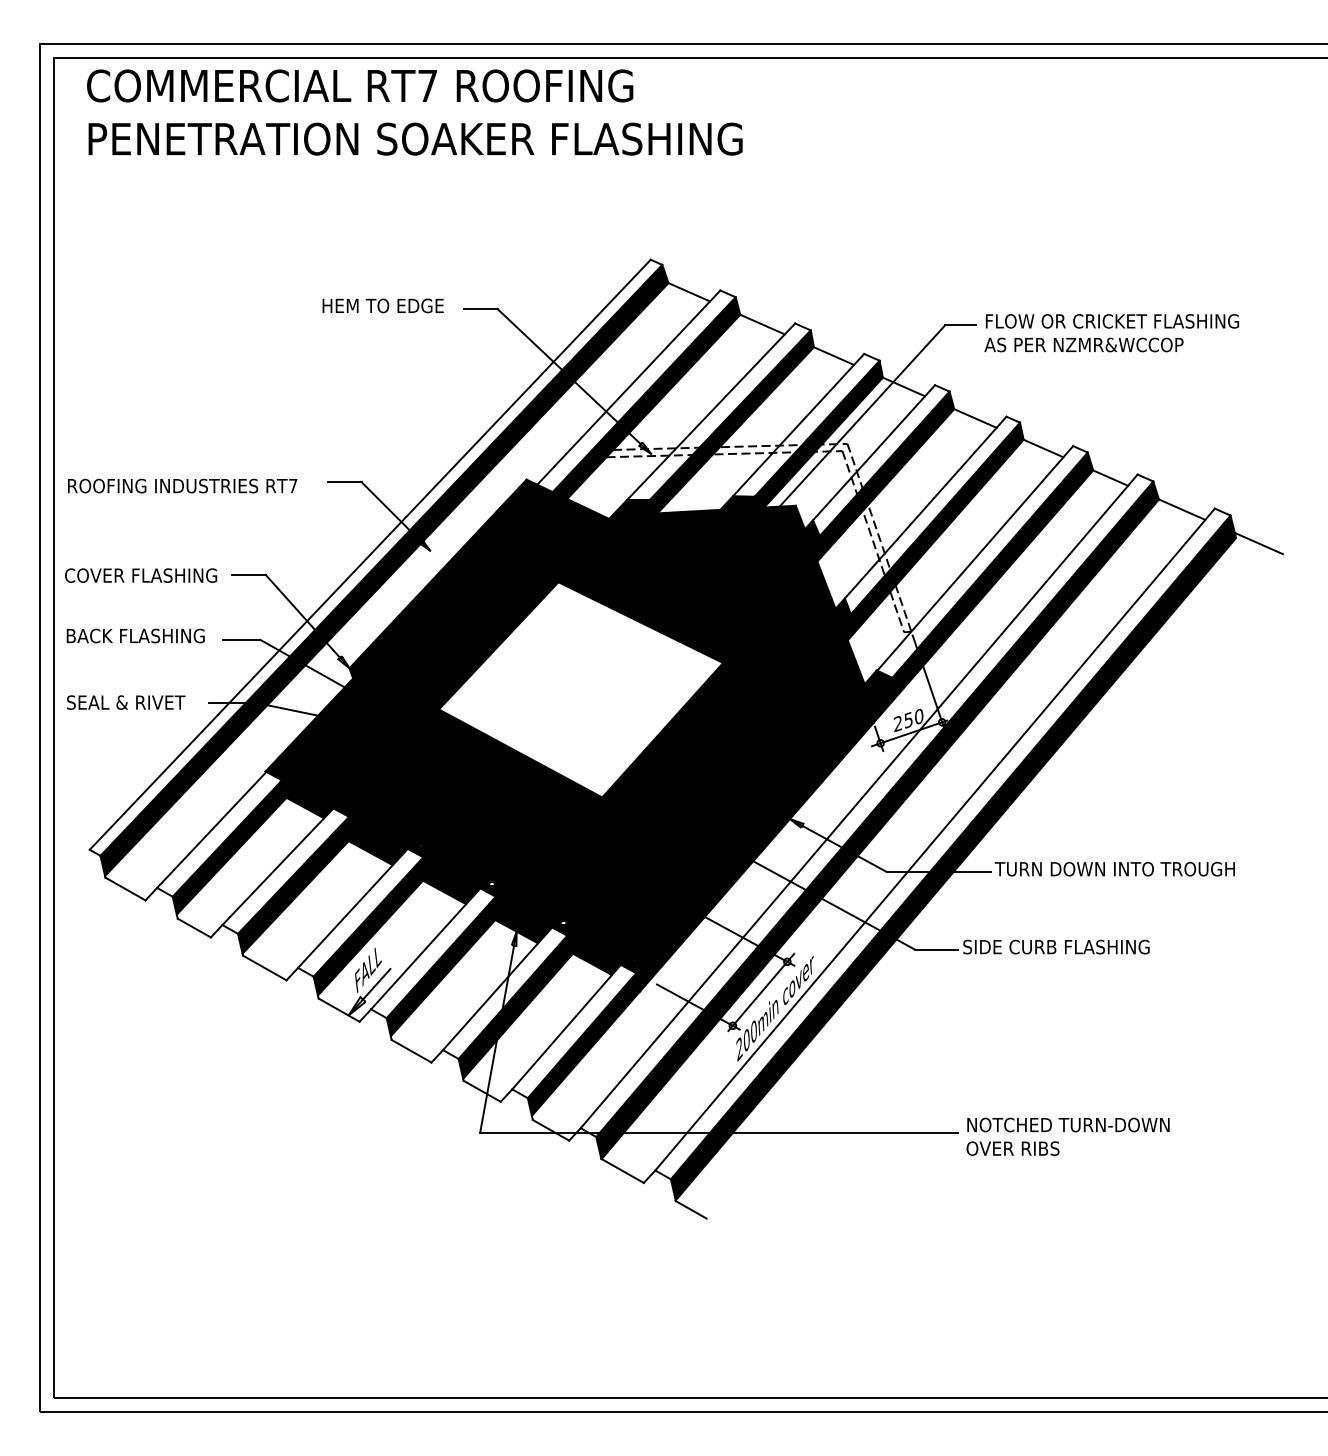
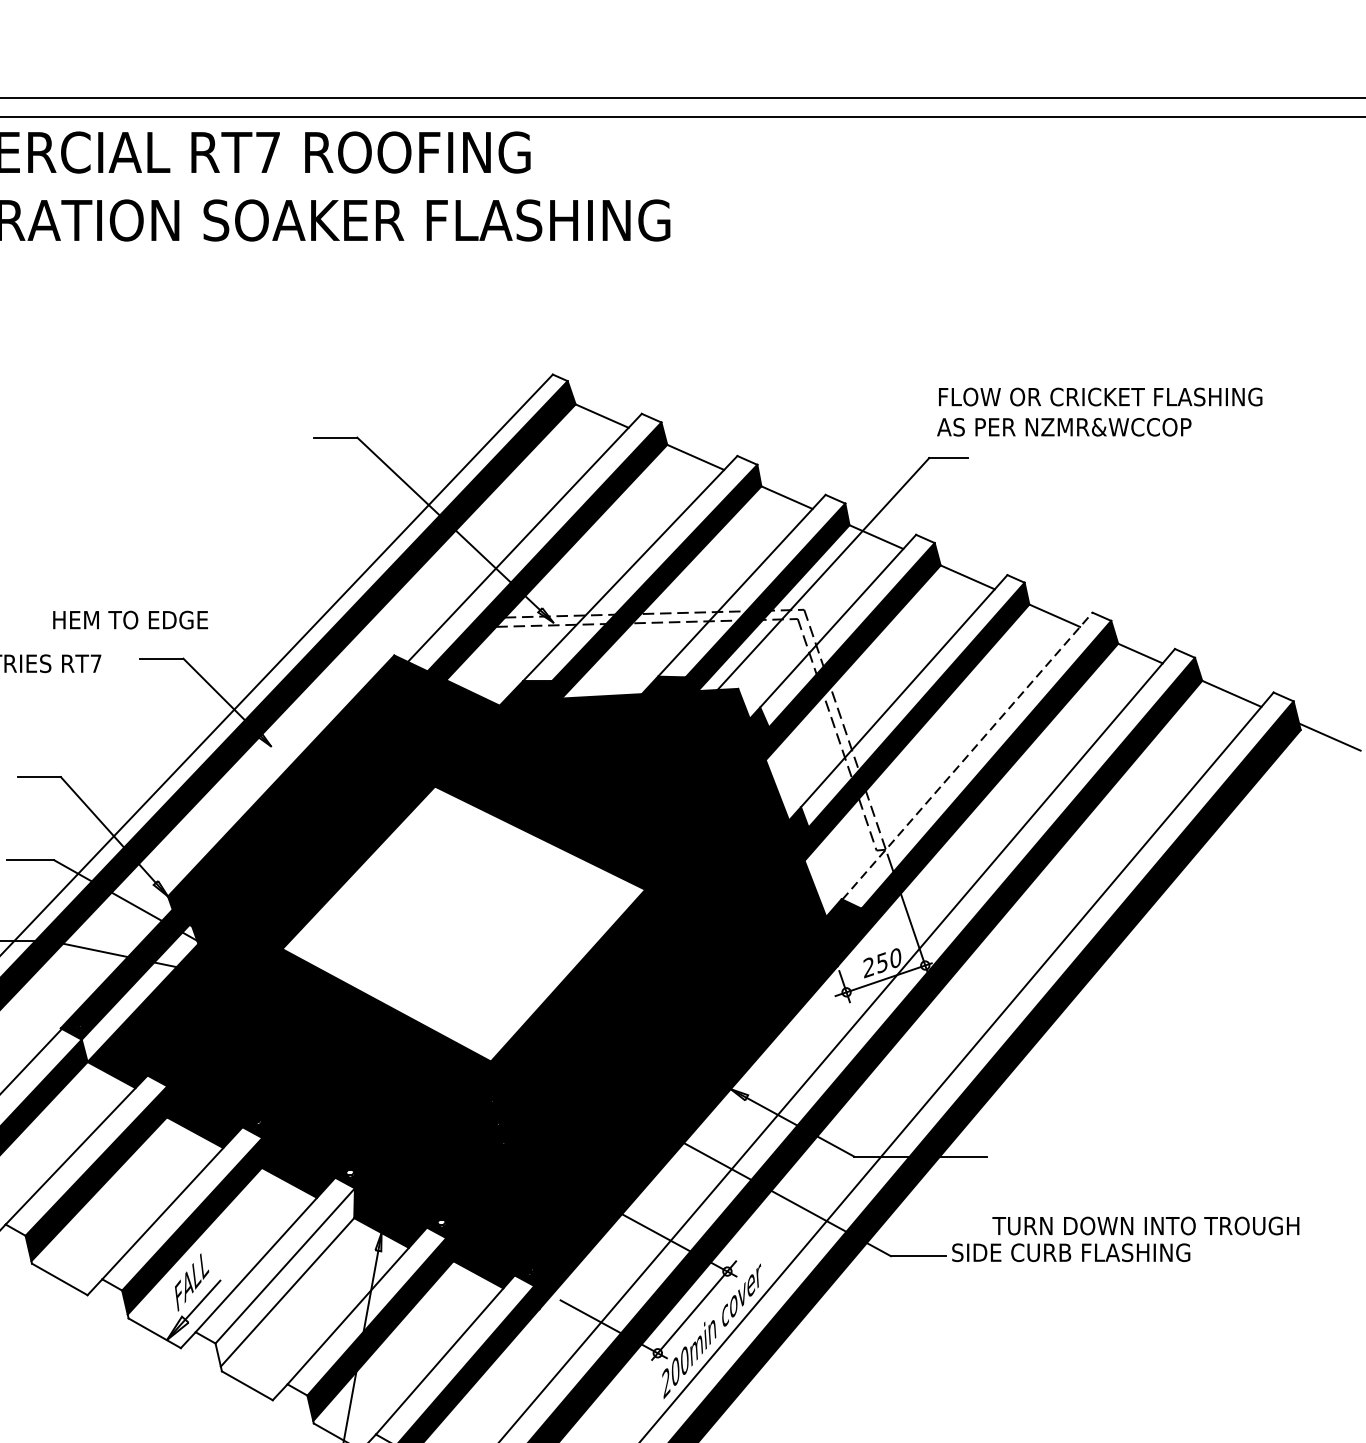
text: (382, 305) -> (129, 619), moved
text: (1111, 333) -> (1099, 412), moved
line: (975, 558) -> (967, 756), solid -> dashed
fill: (327, 743) -> (139, 992), removed
text: (1114, 869) -> (1145, 1226), moved
fill: (440, 966) -> (284, 1277), removed

